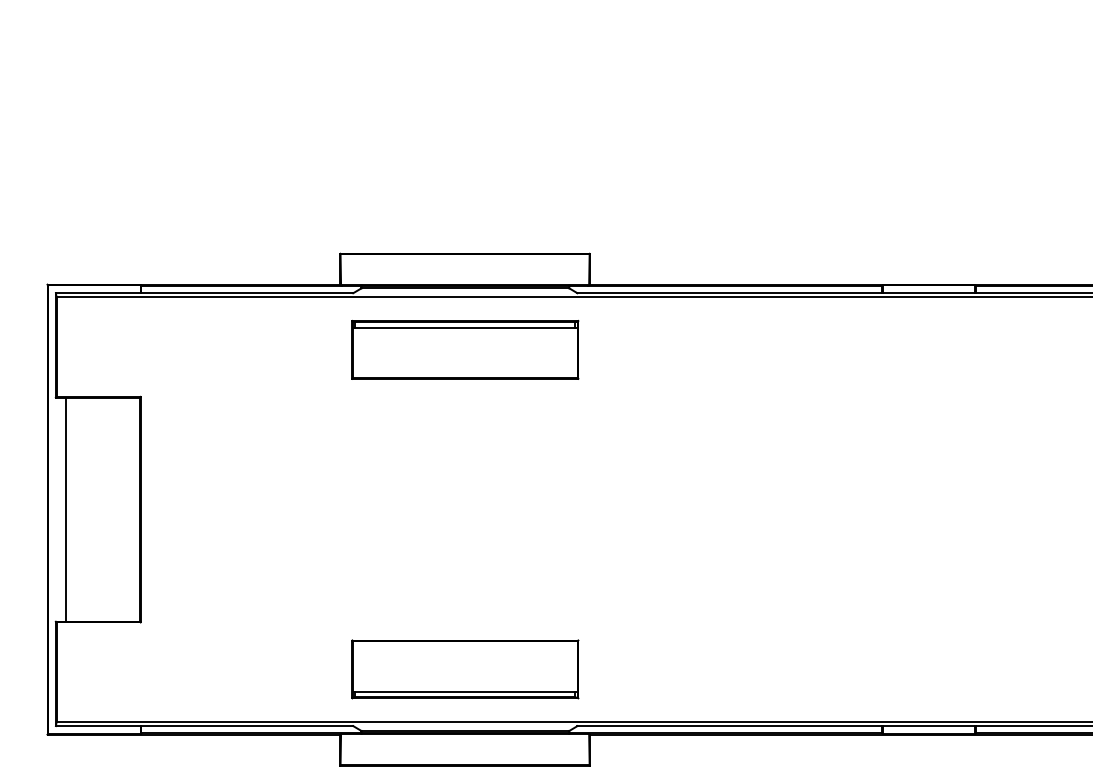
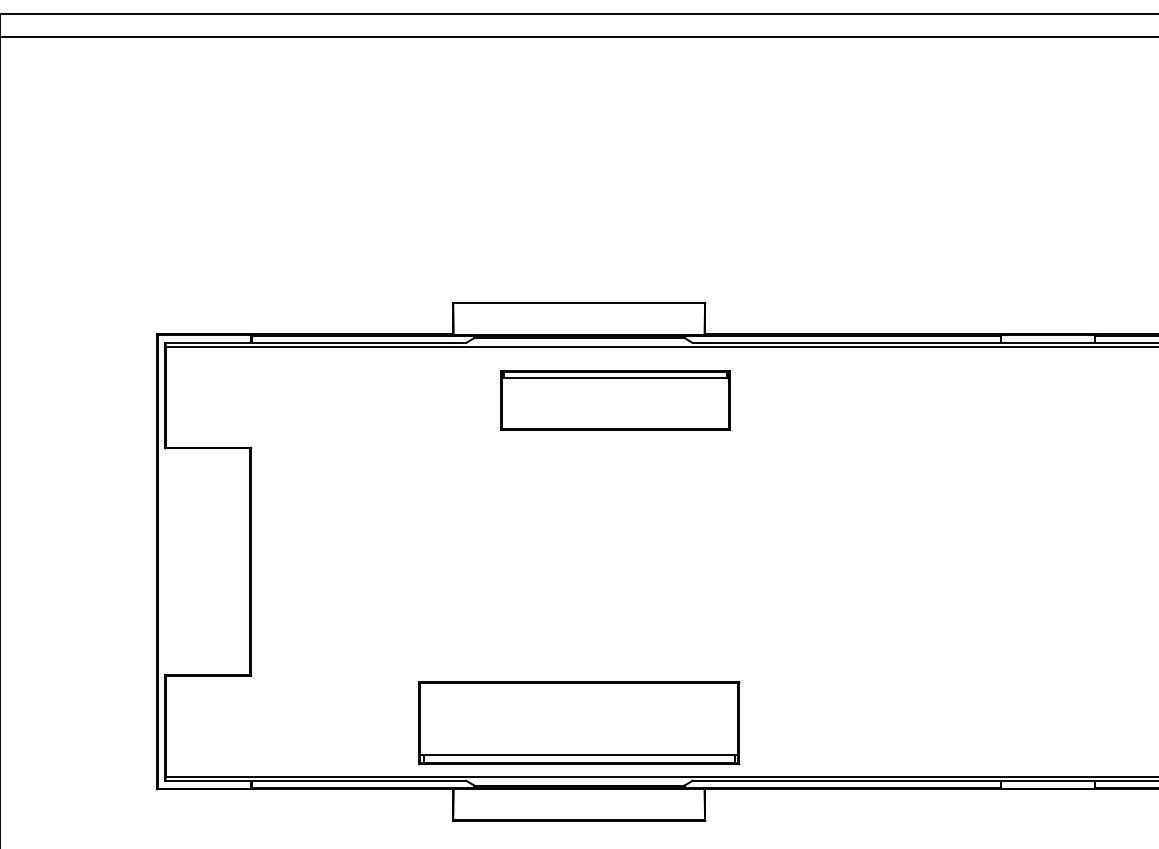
part: (465, 350) -> (615, 400), moved
line: (65, 509) -> (175, 561), removed
part: (465, 669) -> (579, 723), size x1.4

